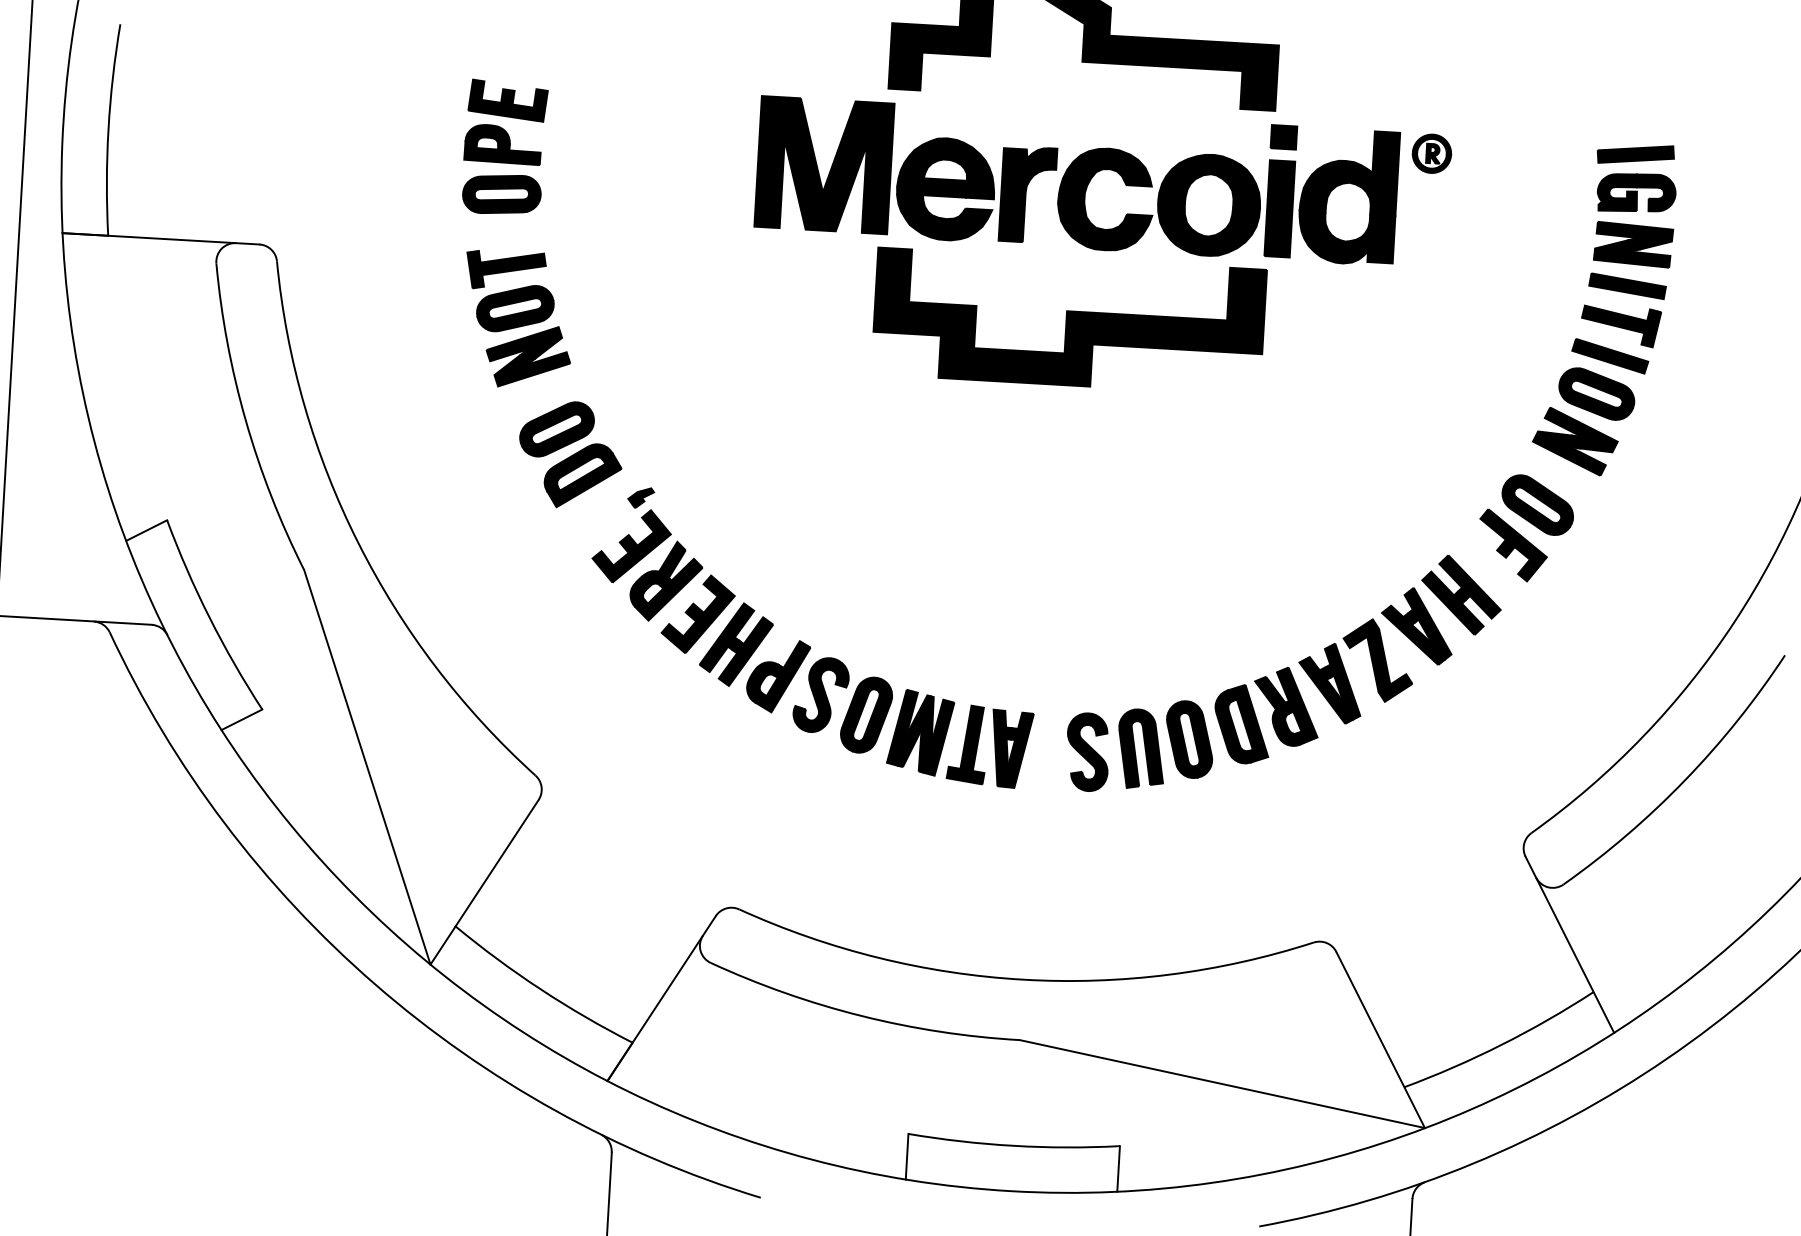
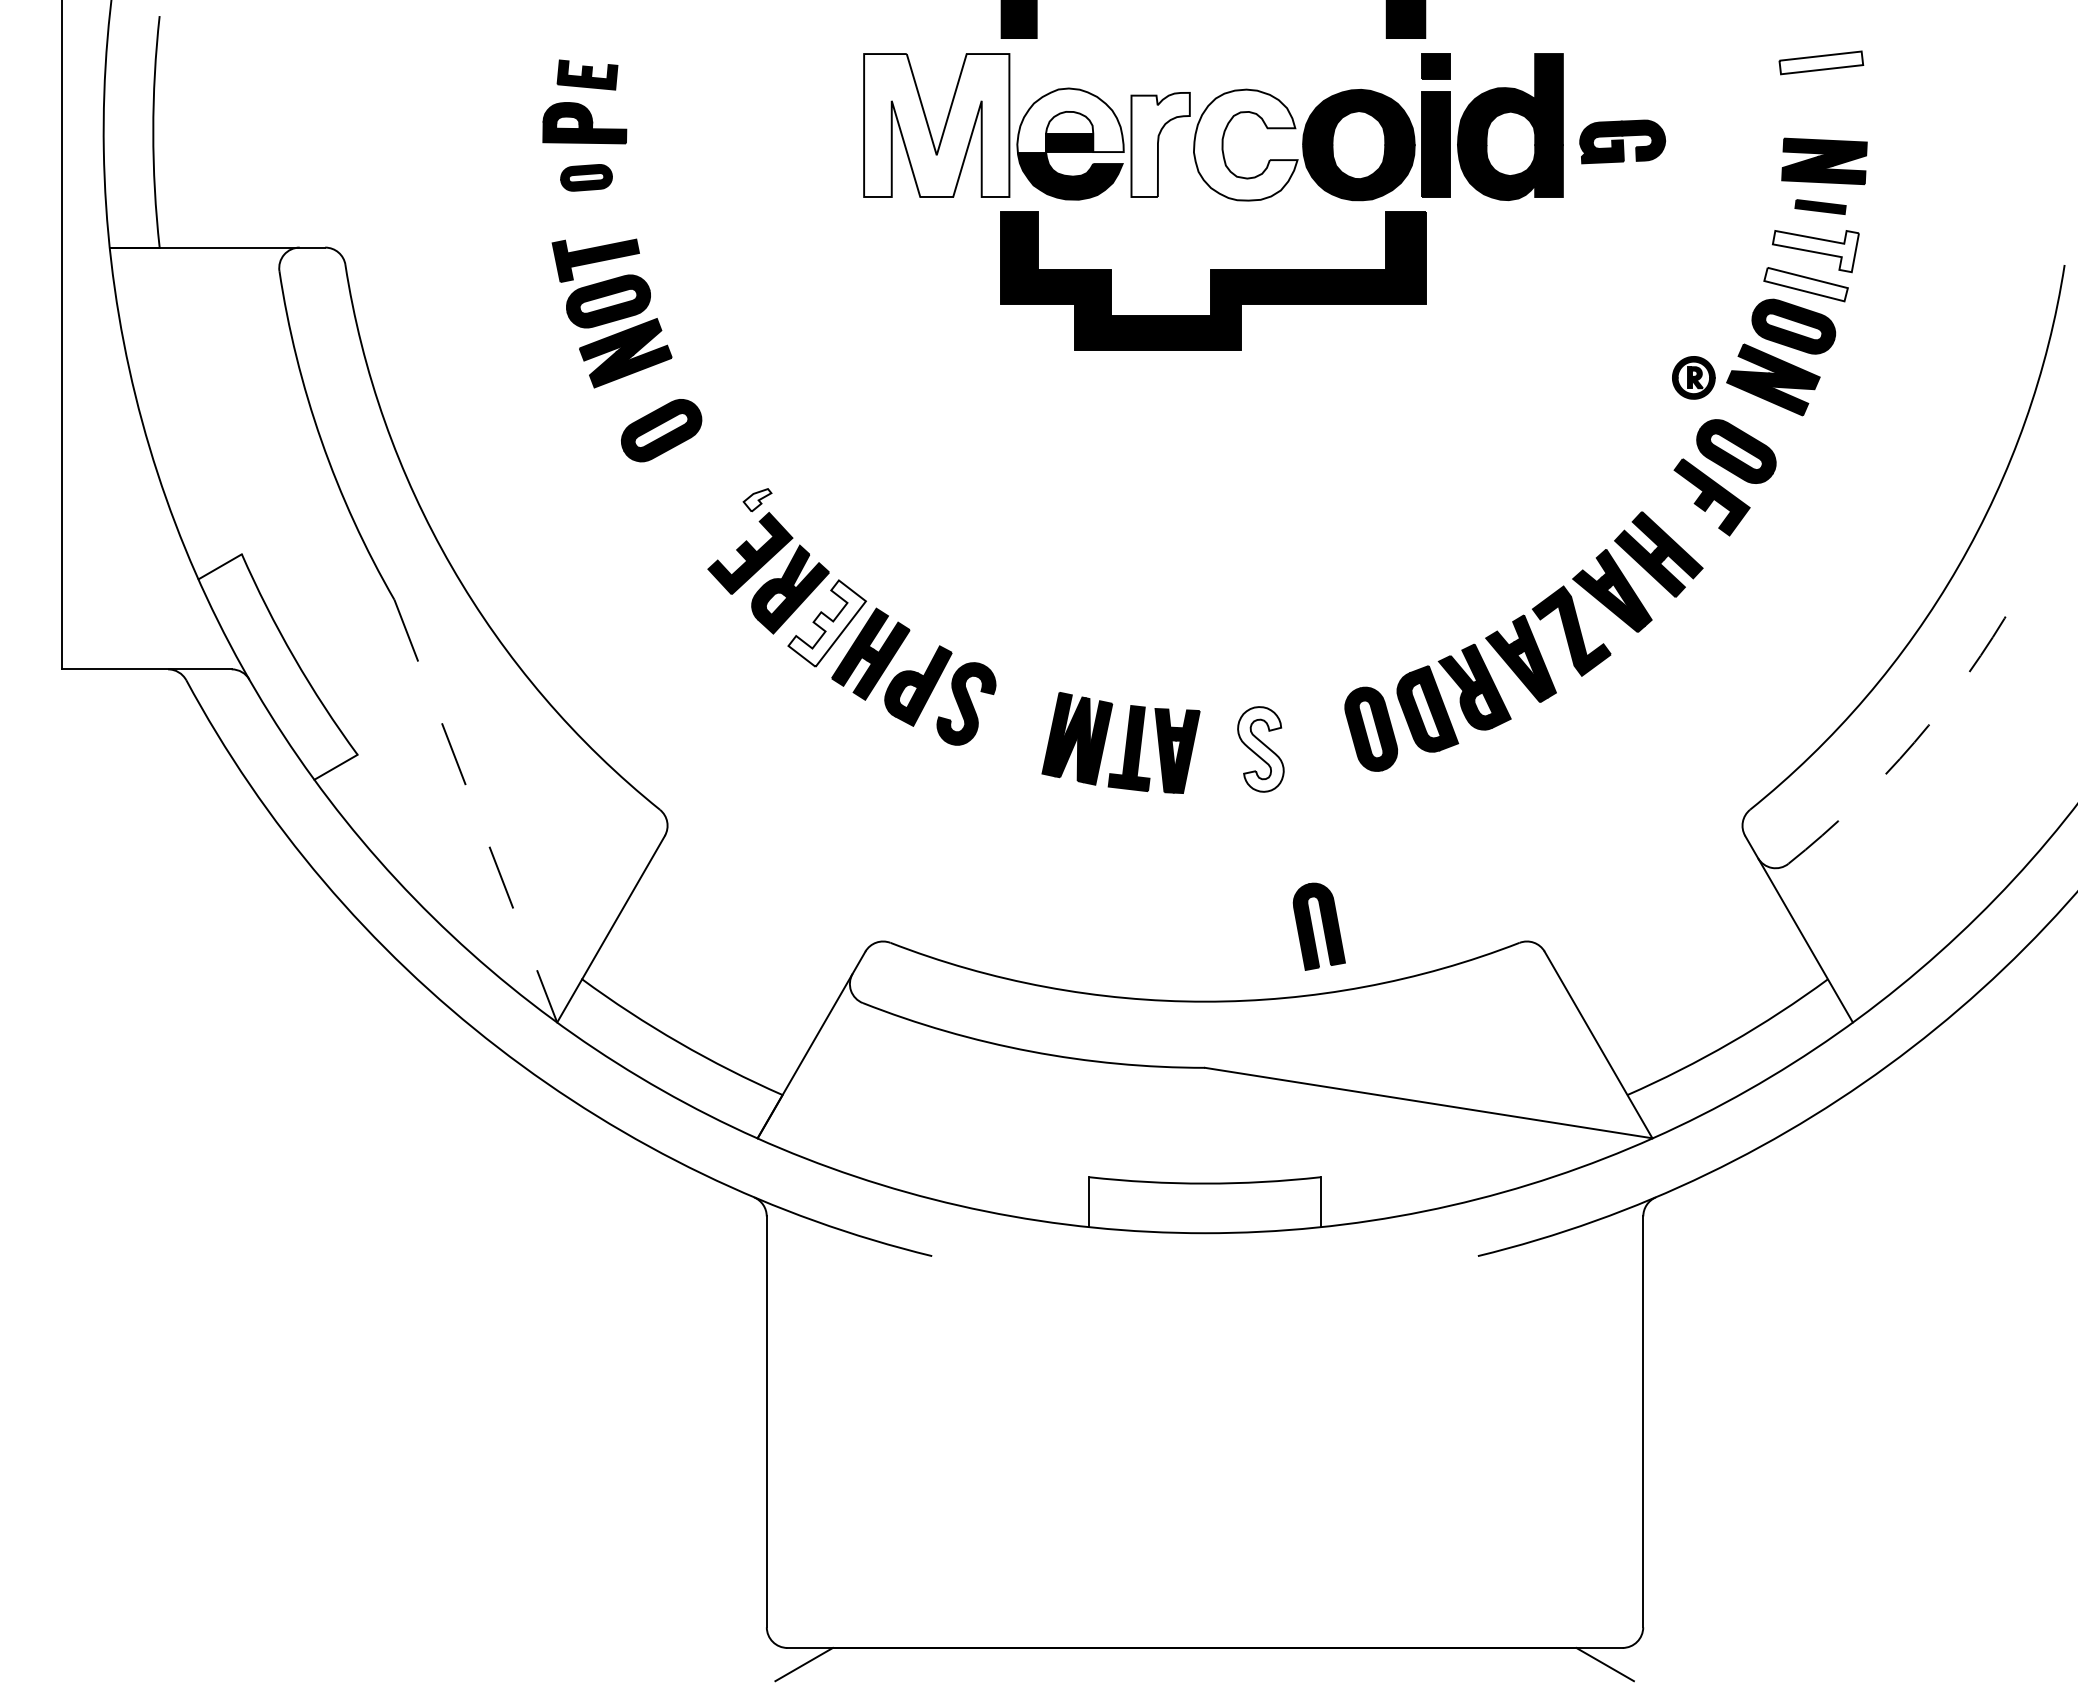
part: (508, 100) -> (587, 74), size x0.7
part: (1431, 153) -> (1693, 377), moved
fill: (1636, 154) -> (1821, 62), removed
fill: (824, 165) -> (936, 125), removed
fill: (946, 167) -> (1070, 120), removed
part: (1636, 192) -> (1622, 141), moved
part: (501, 194) -> (586, 177), size x0.6
fill: (1027, 194) -> (1160, 144), removed
fill: (1105, 198) -> (1245, 144), removed
part: (1627, 285) -> (1820, 206), size x0.6
fill: (1620, 326) -> (1815, 251), removed
fill: (1609, 356) -> (1805, 284), removed
part: (582, 475) -> (692, 479), removed
fill: (640, 498) -> (757, 500), removed
fill: (697, 614) -> (826, 623), removed
part: (865, 714) -> (1016, 722), removed
part: (1140, 748) -> (1318, 926), moved
fill: (1087, 752) -> (1260, 749), removed
line: (367, 767) -> (476, 811), solid -> dashed
arc: (1685, 780) -> (1914, 742), solid -> dashed

